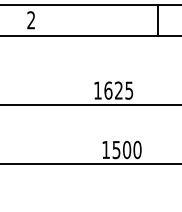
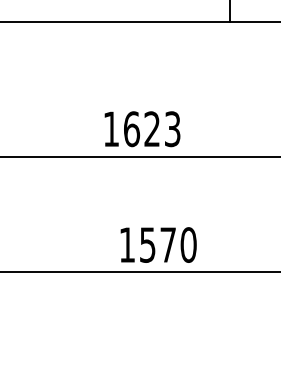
text: (129, 89) -> (173, 126), 1625 -> 1623
text: (127, 149) -> (169, 244), 1500 -> 1570

